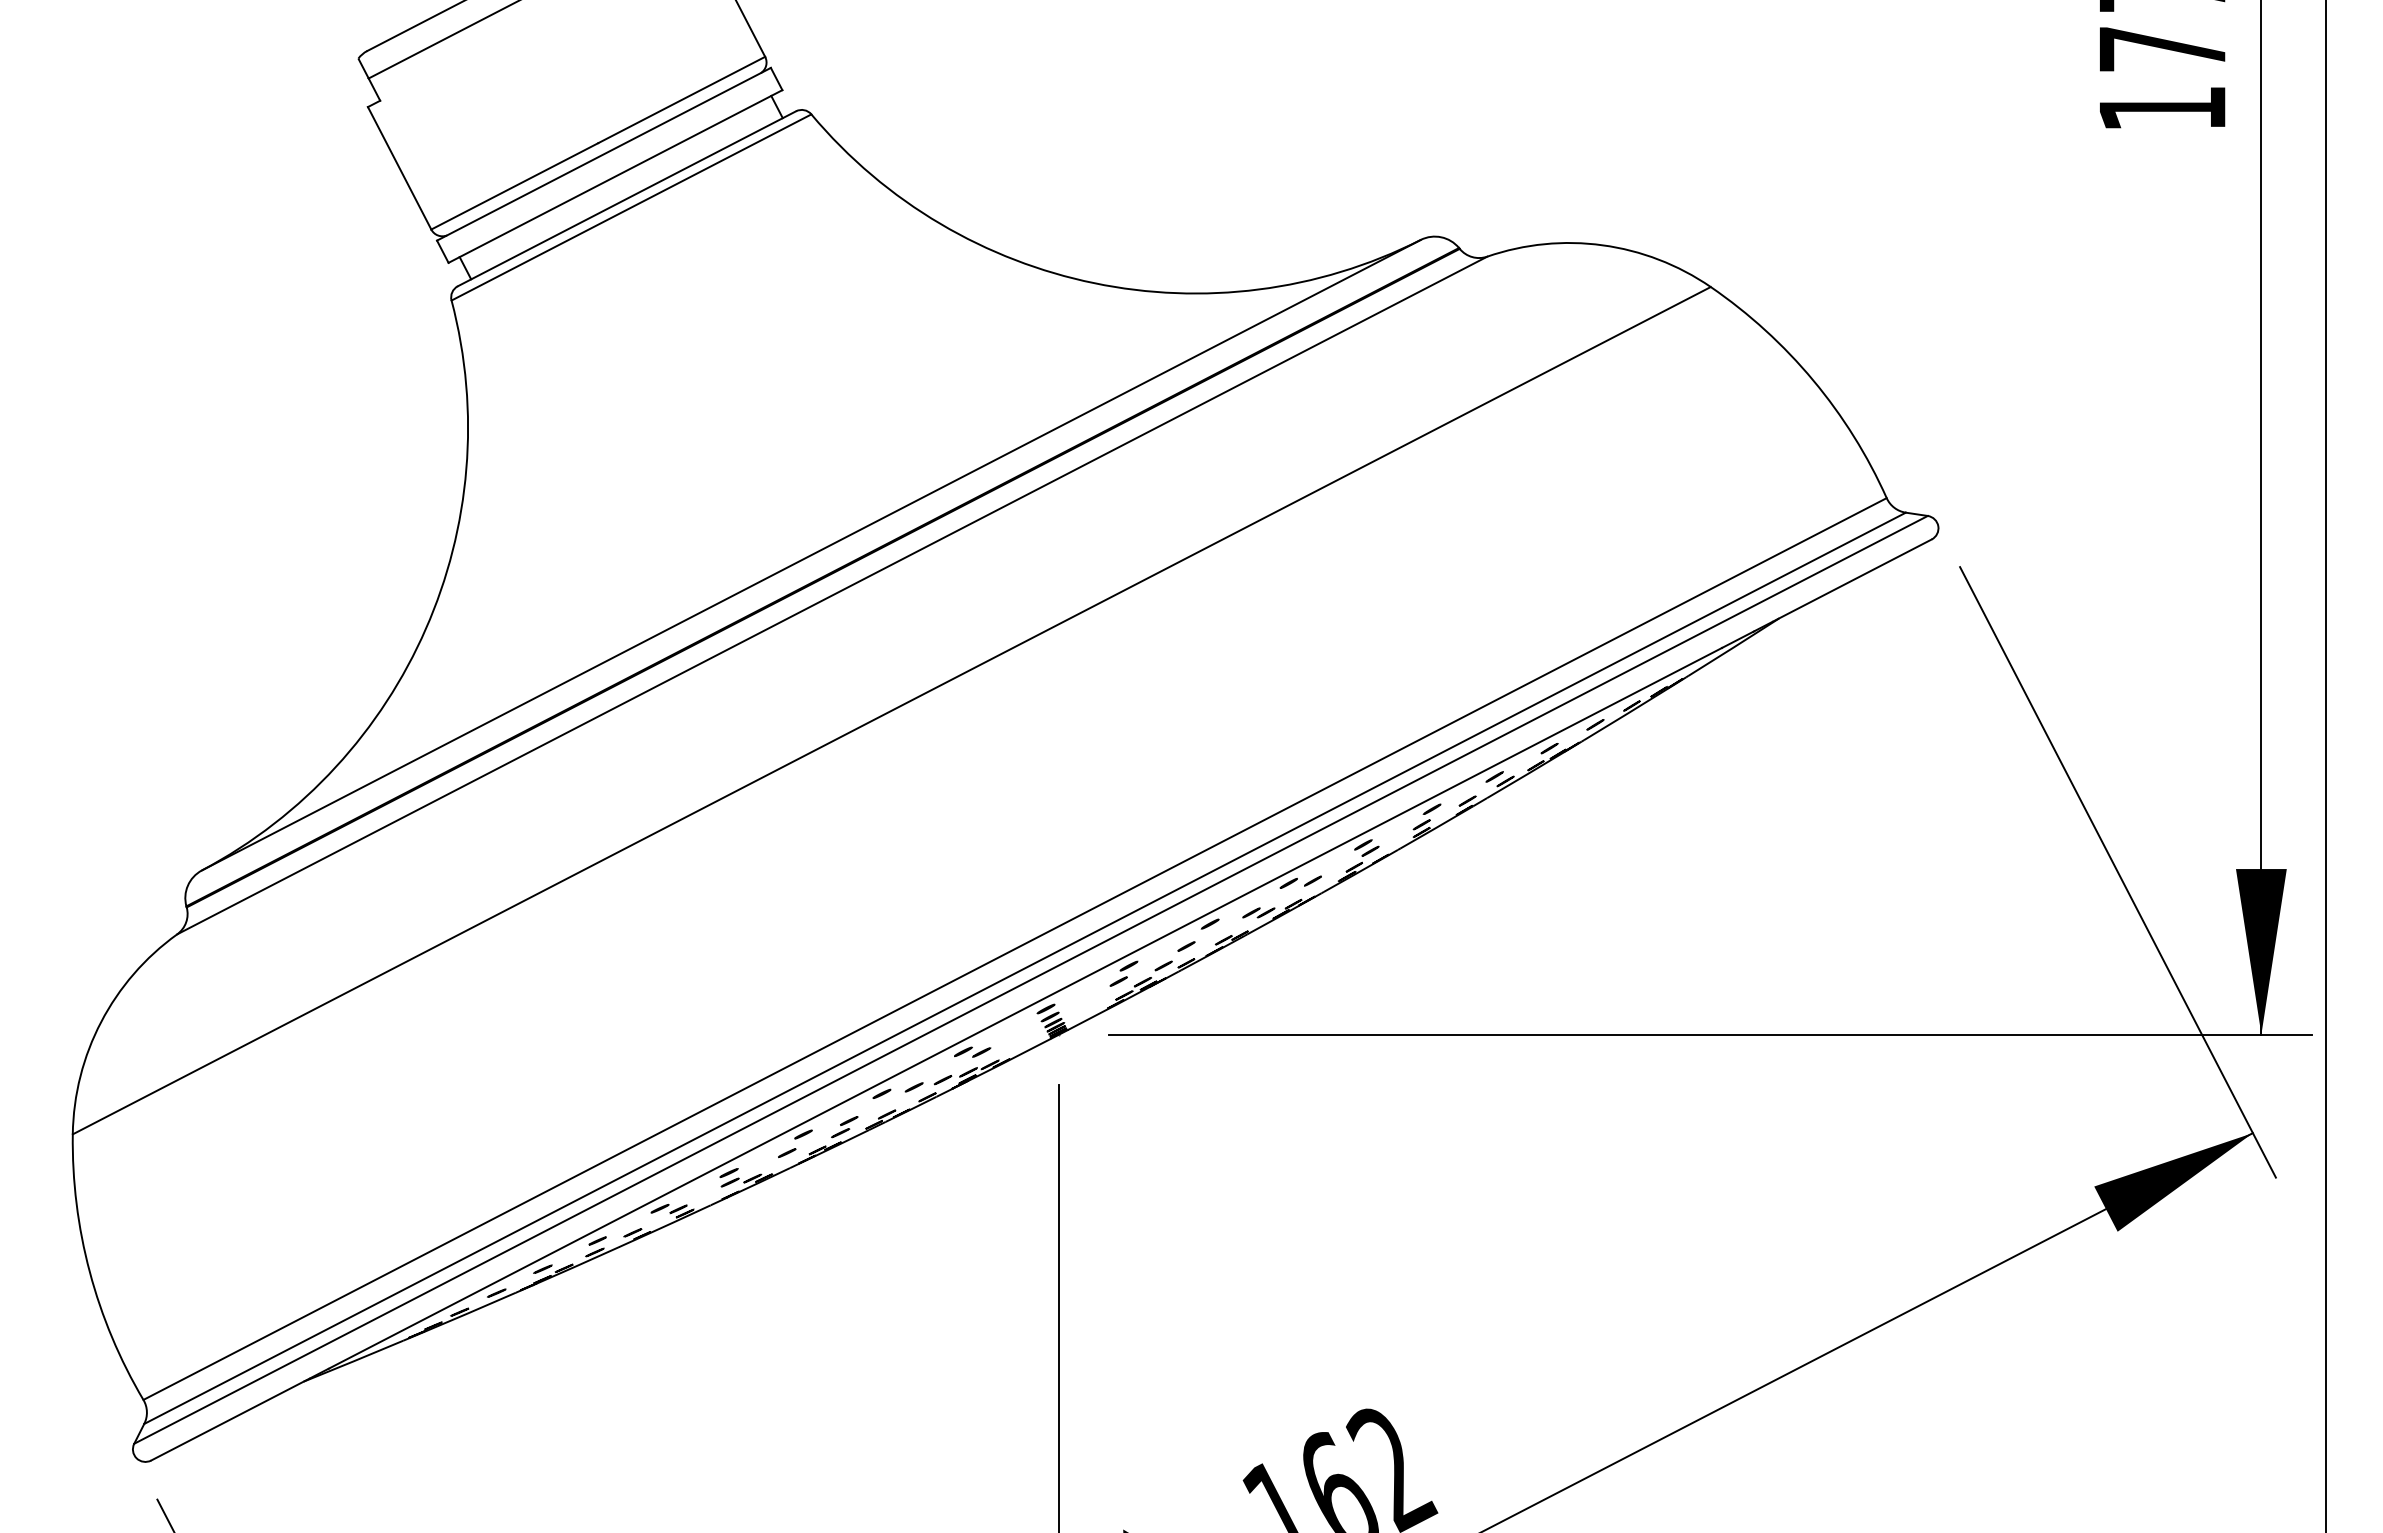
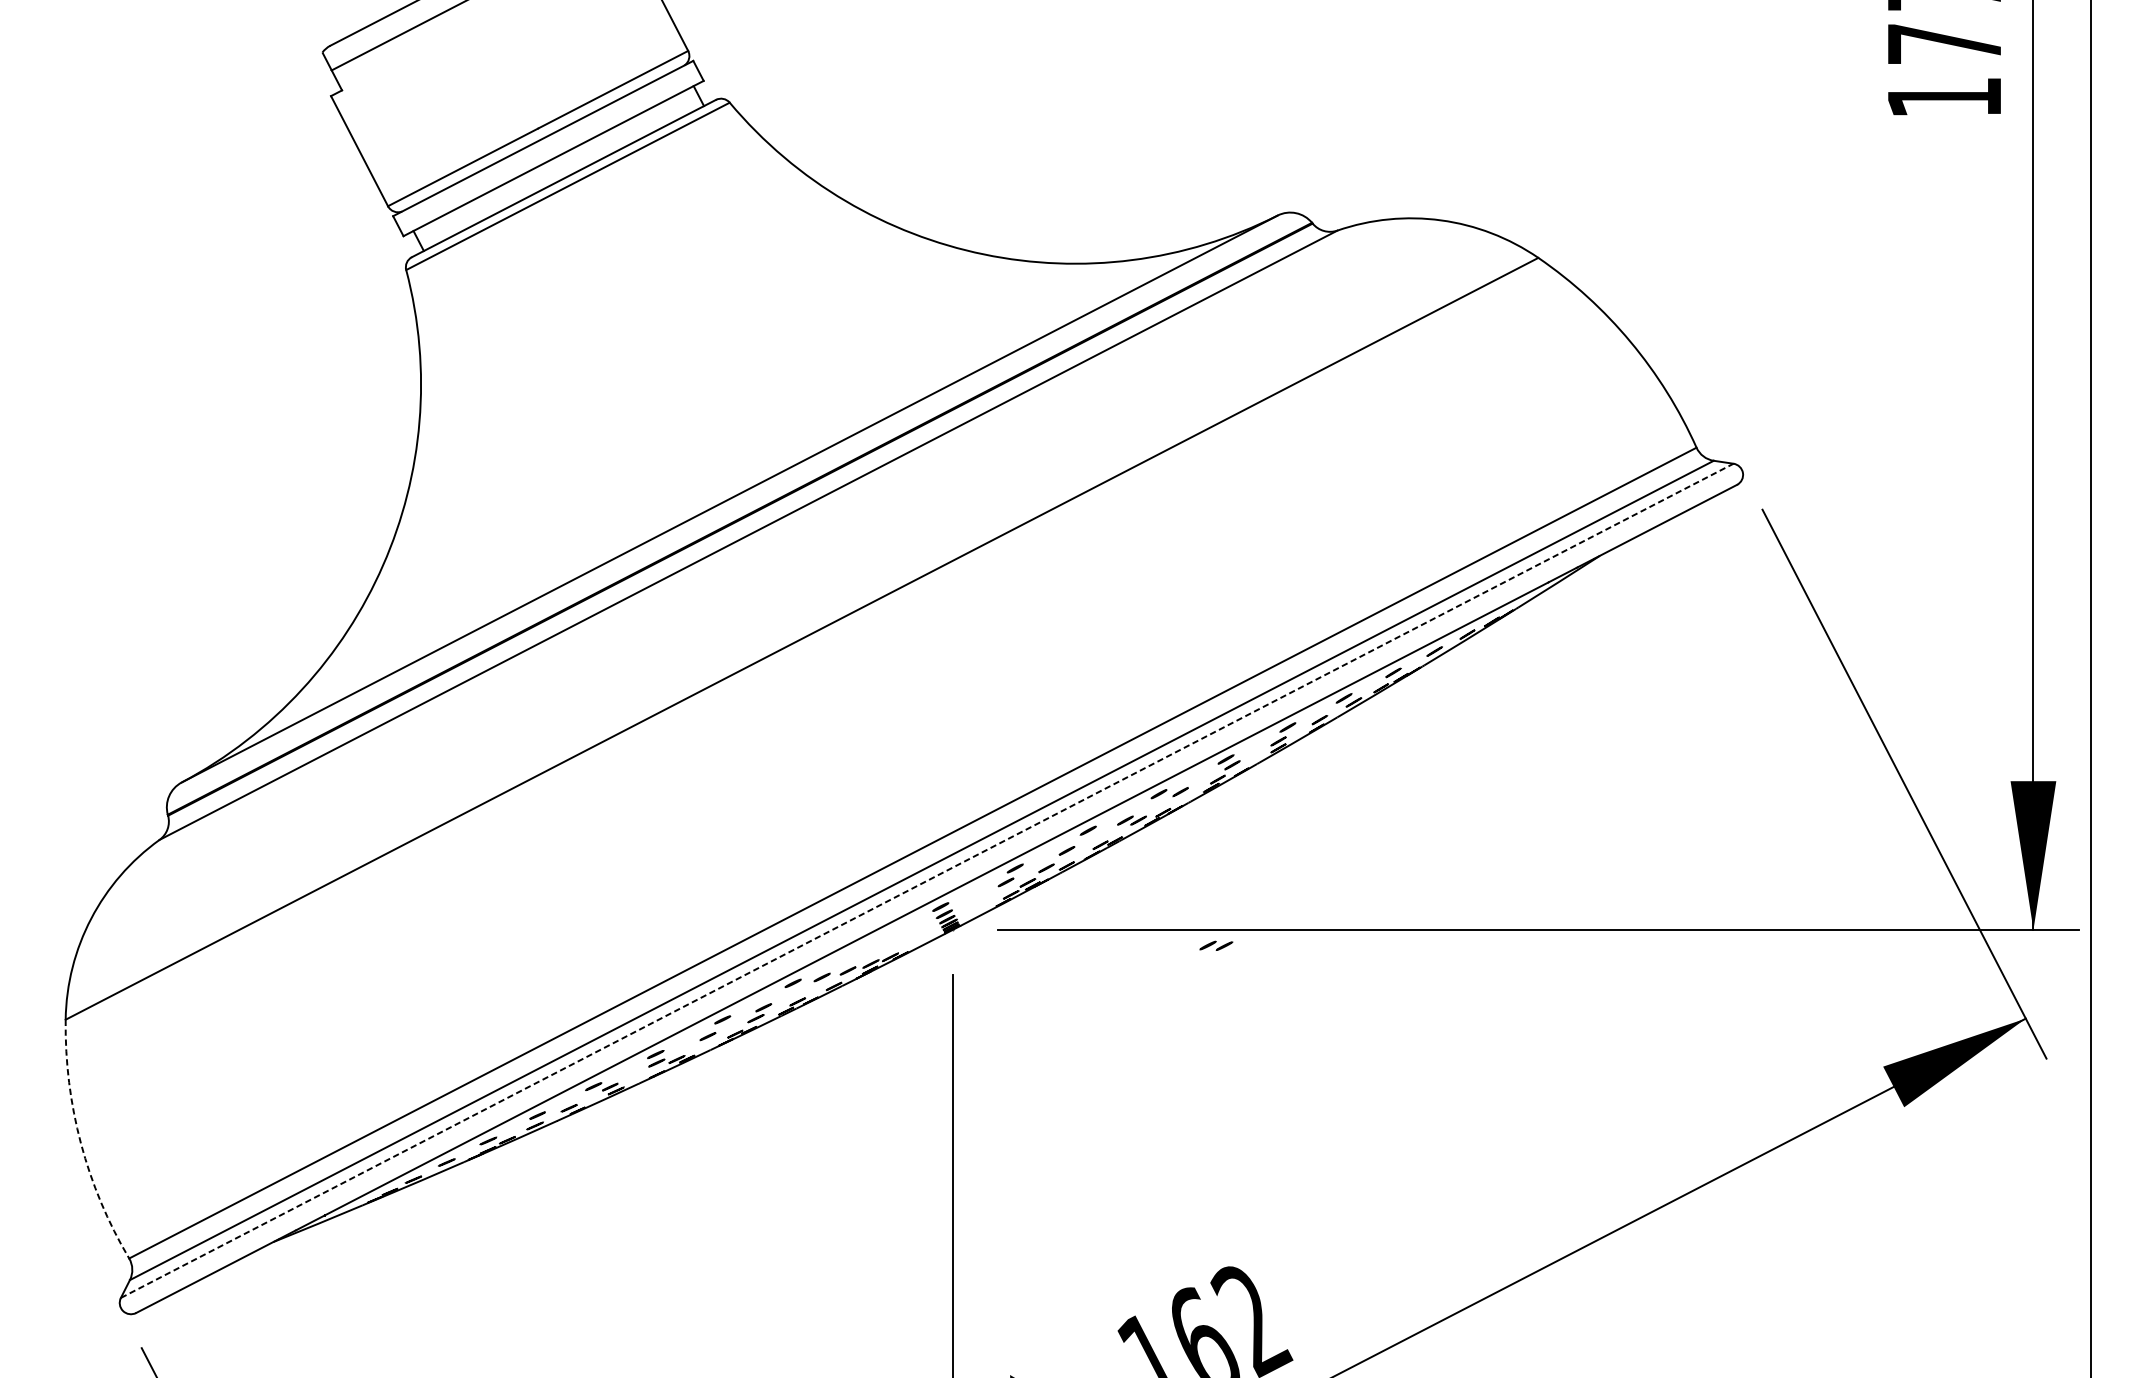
line: (1031, 979) -> (927, 880), solid -> dashed
part: (972, 1051) -> (1216, 945), moved
arc: (89, 1271) -> (80, 1143), solid -> dashed

